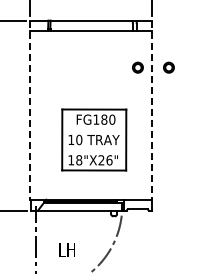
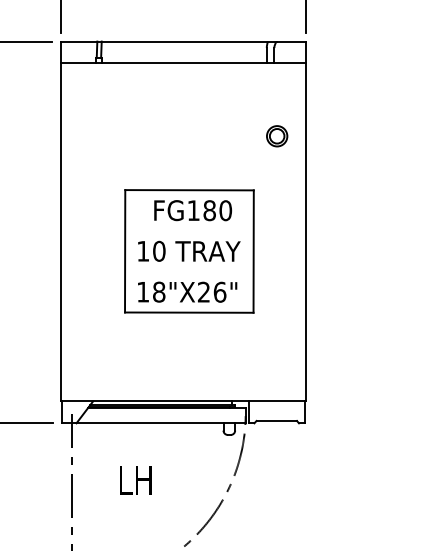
part: (168, 67) -> (338, 135), removed
line: (30, 110) -> (61, 222), dashed -> solid
line: (152, 110) -> (306, 222), dashed -> solid
part: (94, 139) -> (189, 250), moved
text: (66, 249) -> (133, 479), moved

